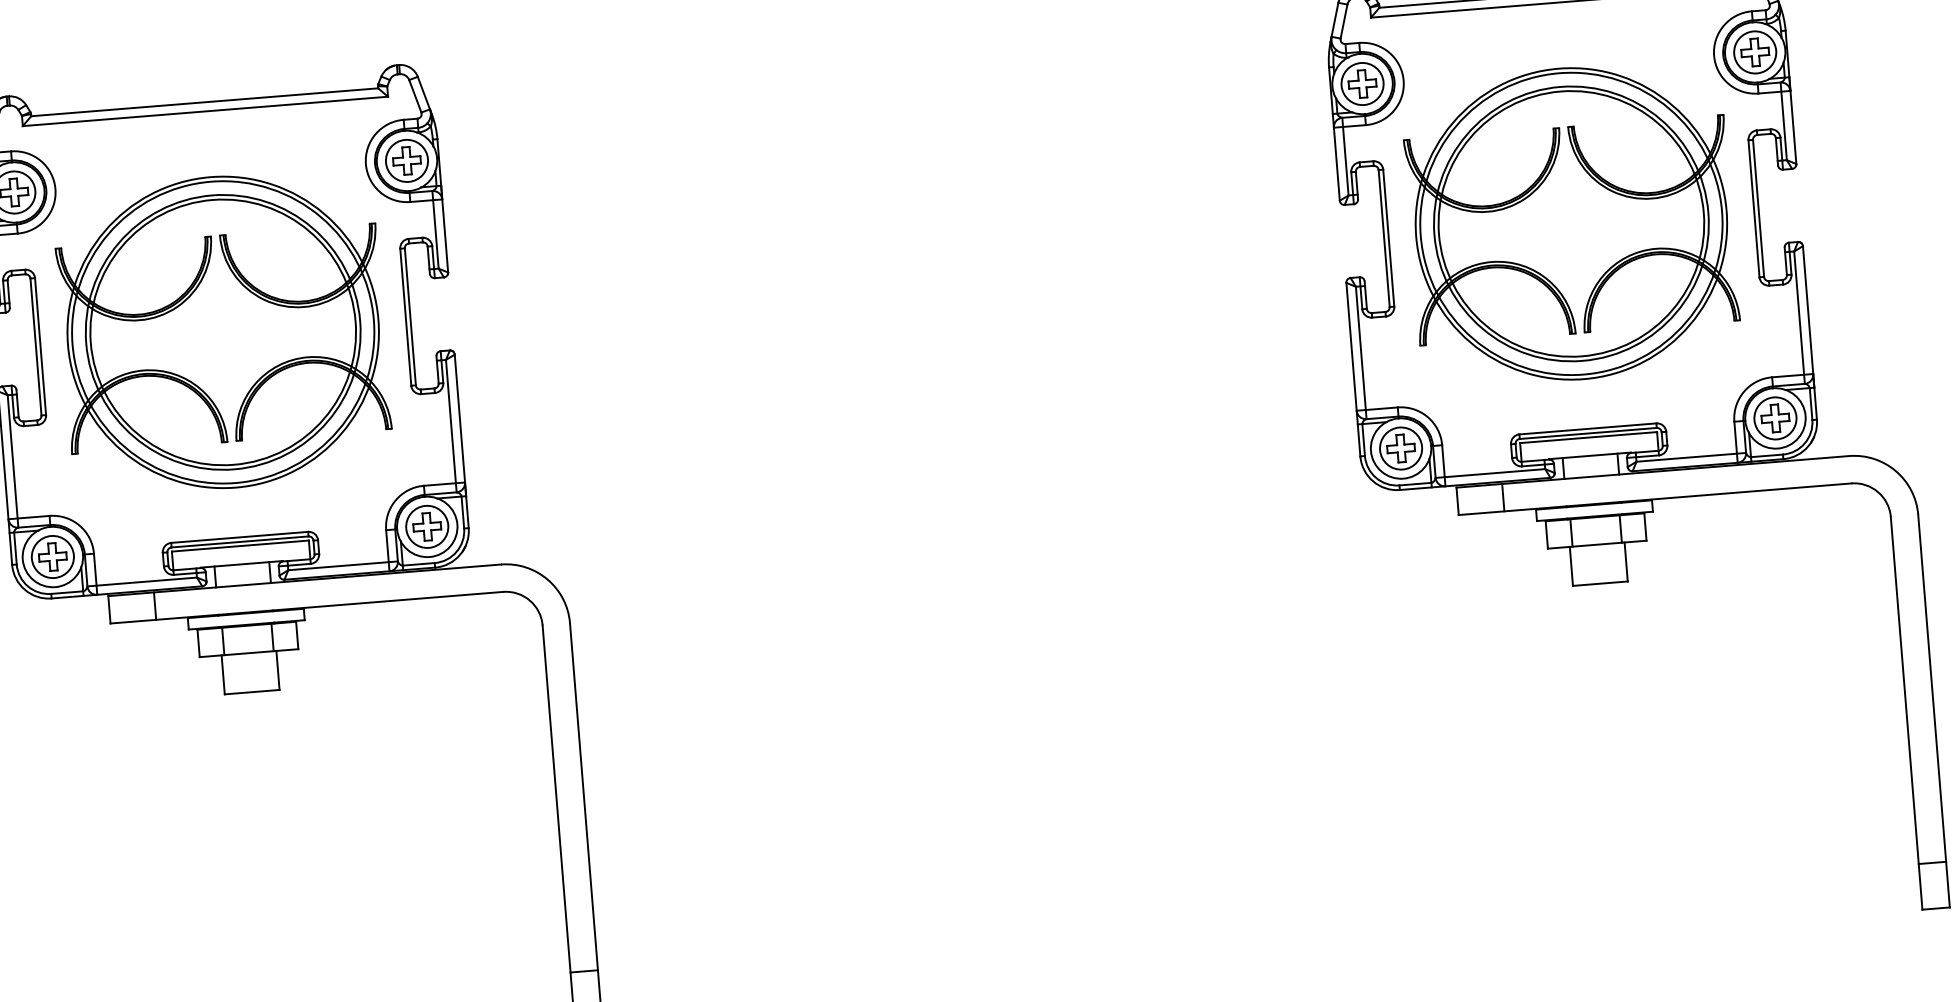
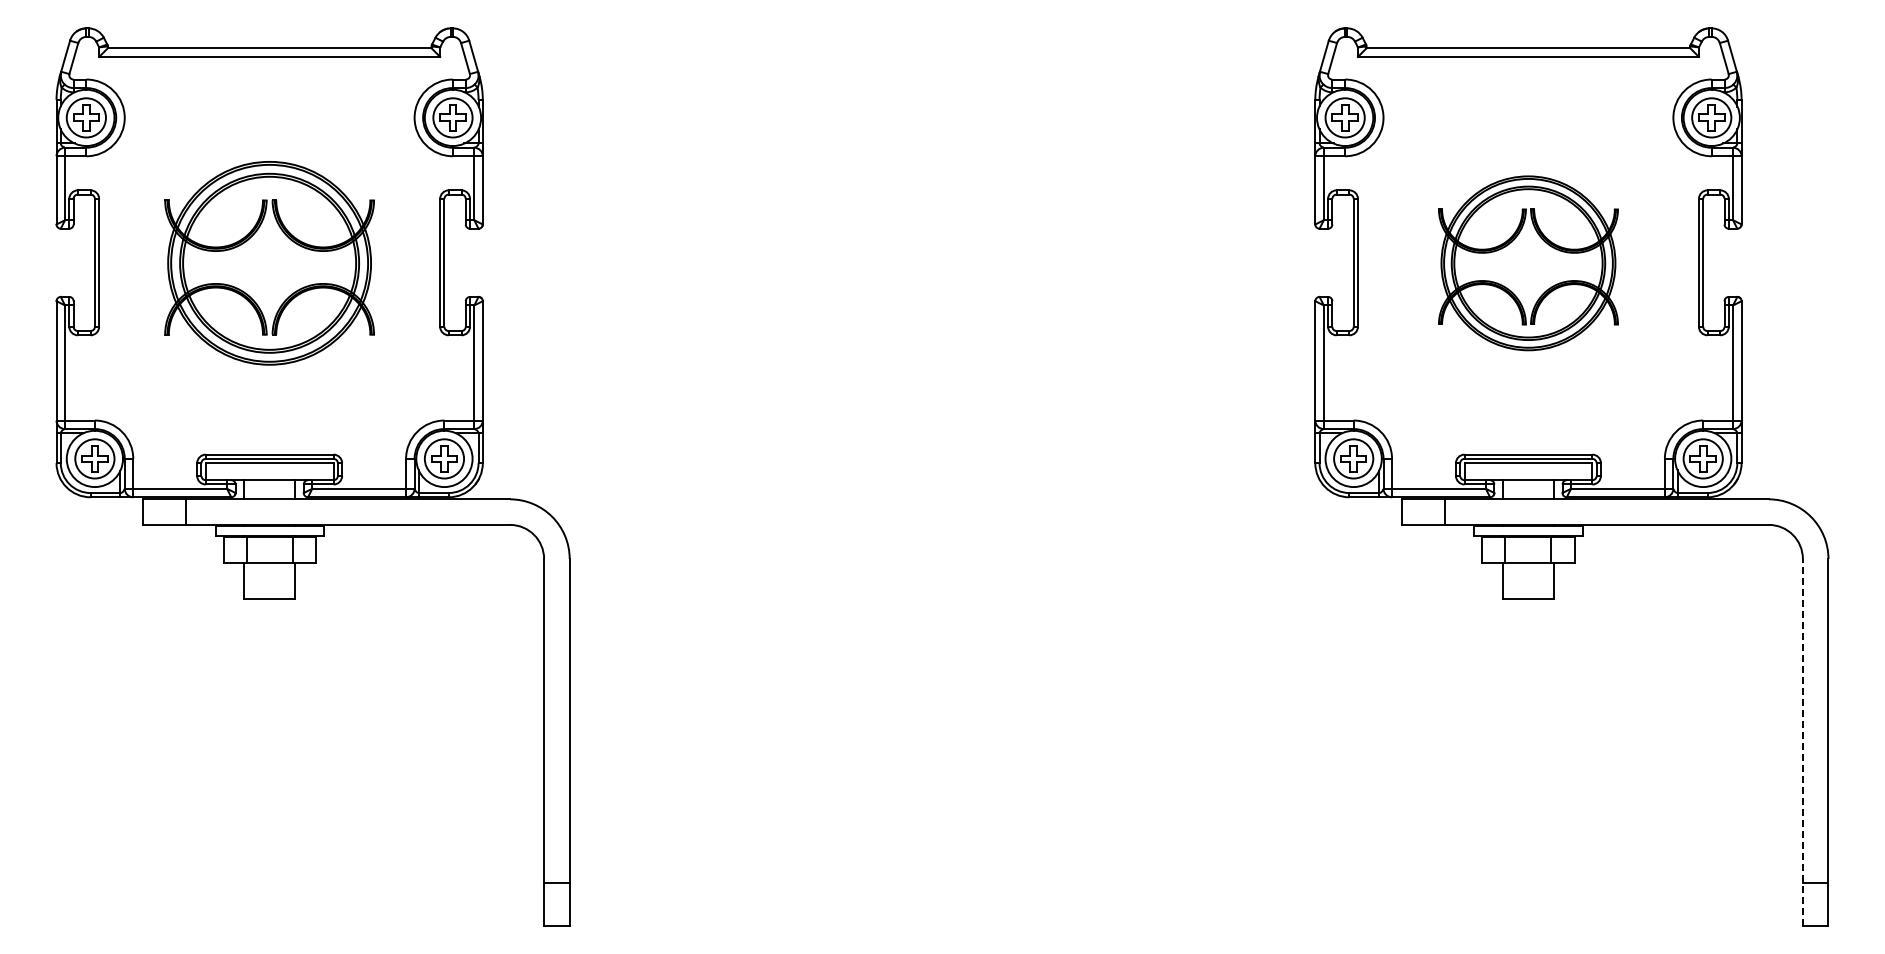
part: (1571, 224) -> (1528, 263), size x0.6
part: (223, 332) -> (269, 263), size x0.7
line: (1906, 712) -> (1802, 741), solid -> dashed

